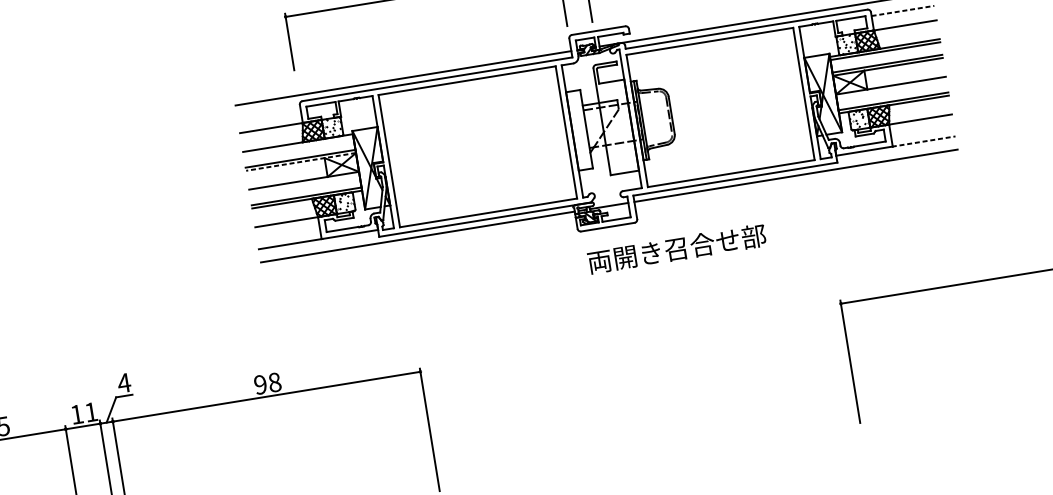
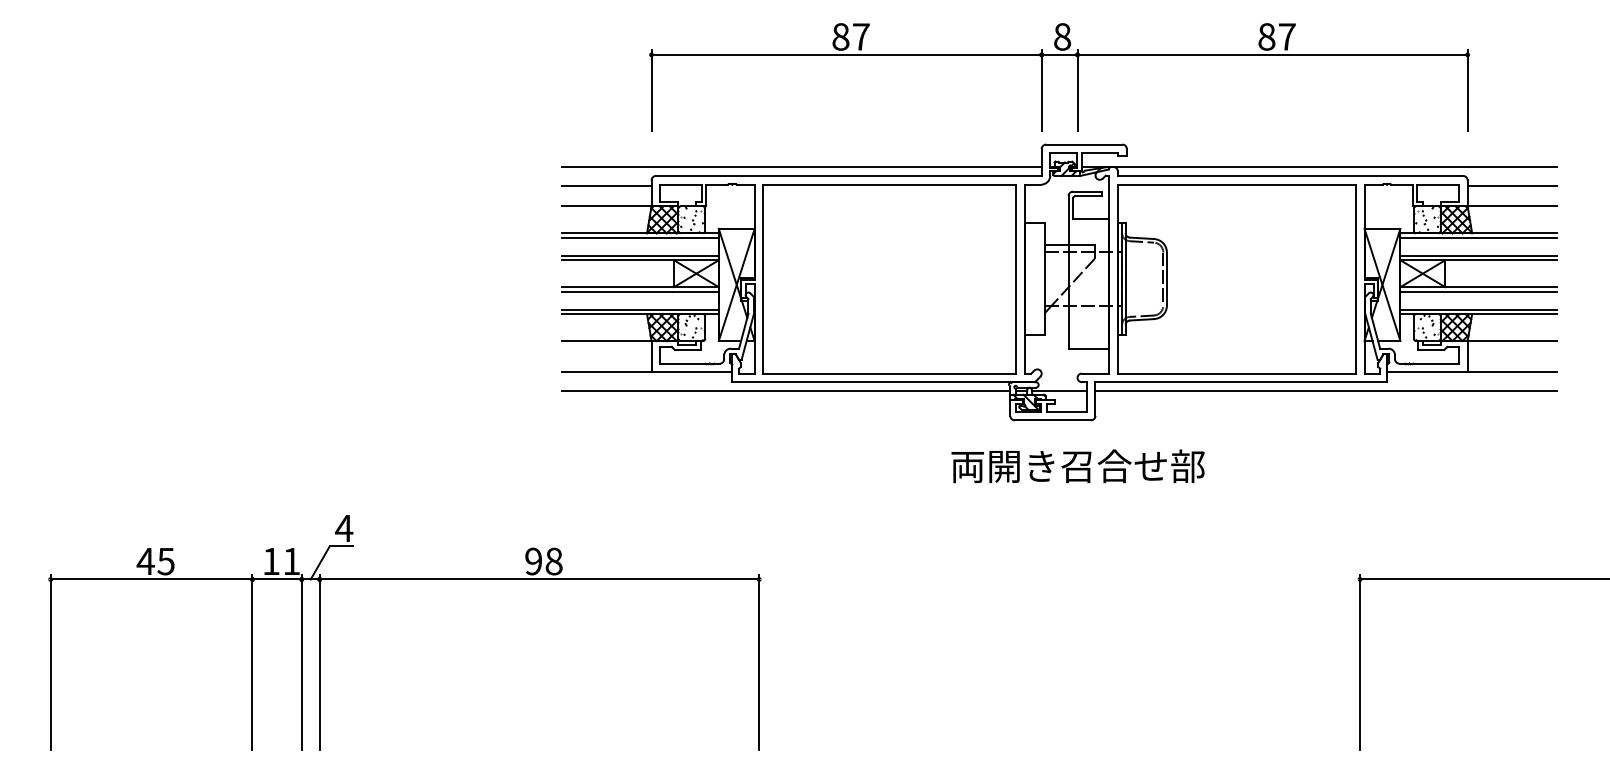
line: (902, 10) -> (1512, 185), dashed -> solid
line: (891, 88) -> (1478, 291), added
line: (268, 113) -> (606, 185), added
line: (923, 141) -> (1511, 372), dashed -> solid
line: (297, 146) -> (639, 237), added
line: (300, 162) -> (639, 260), dashed -> solid
line: (304, 183) -> (639, 291), added
text: (676, 249) -> (1077, 466), moved

